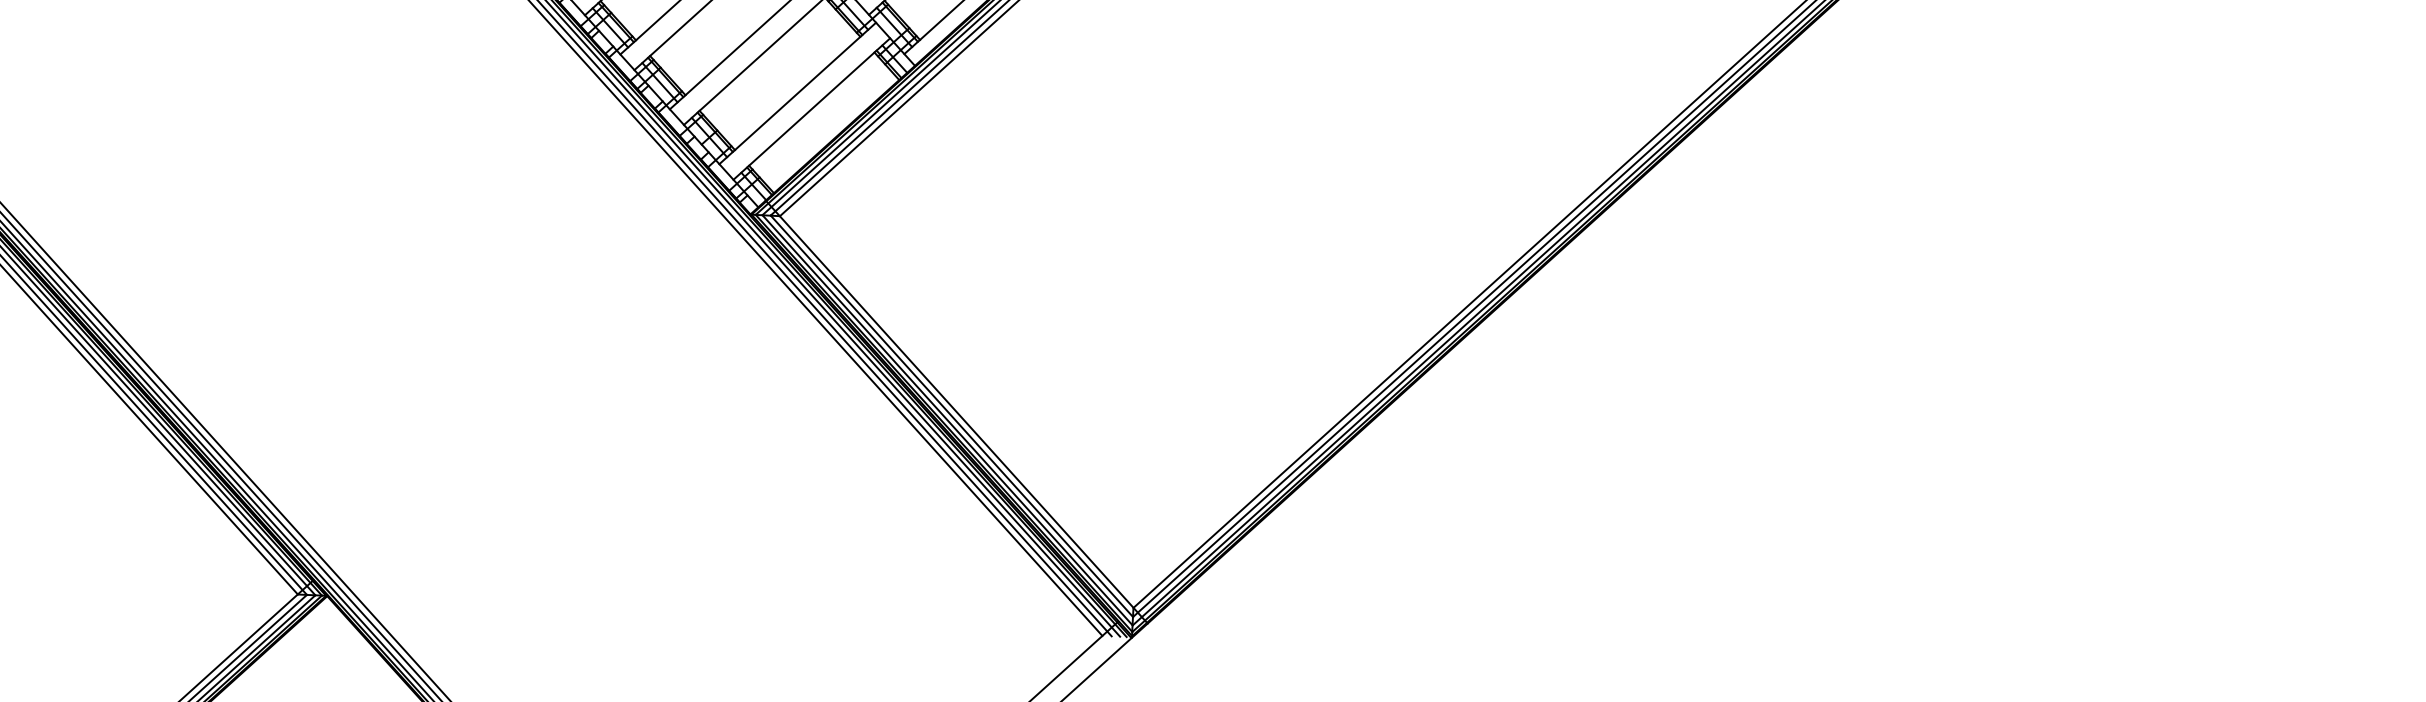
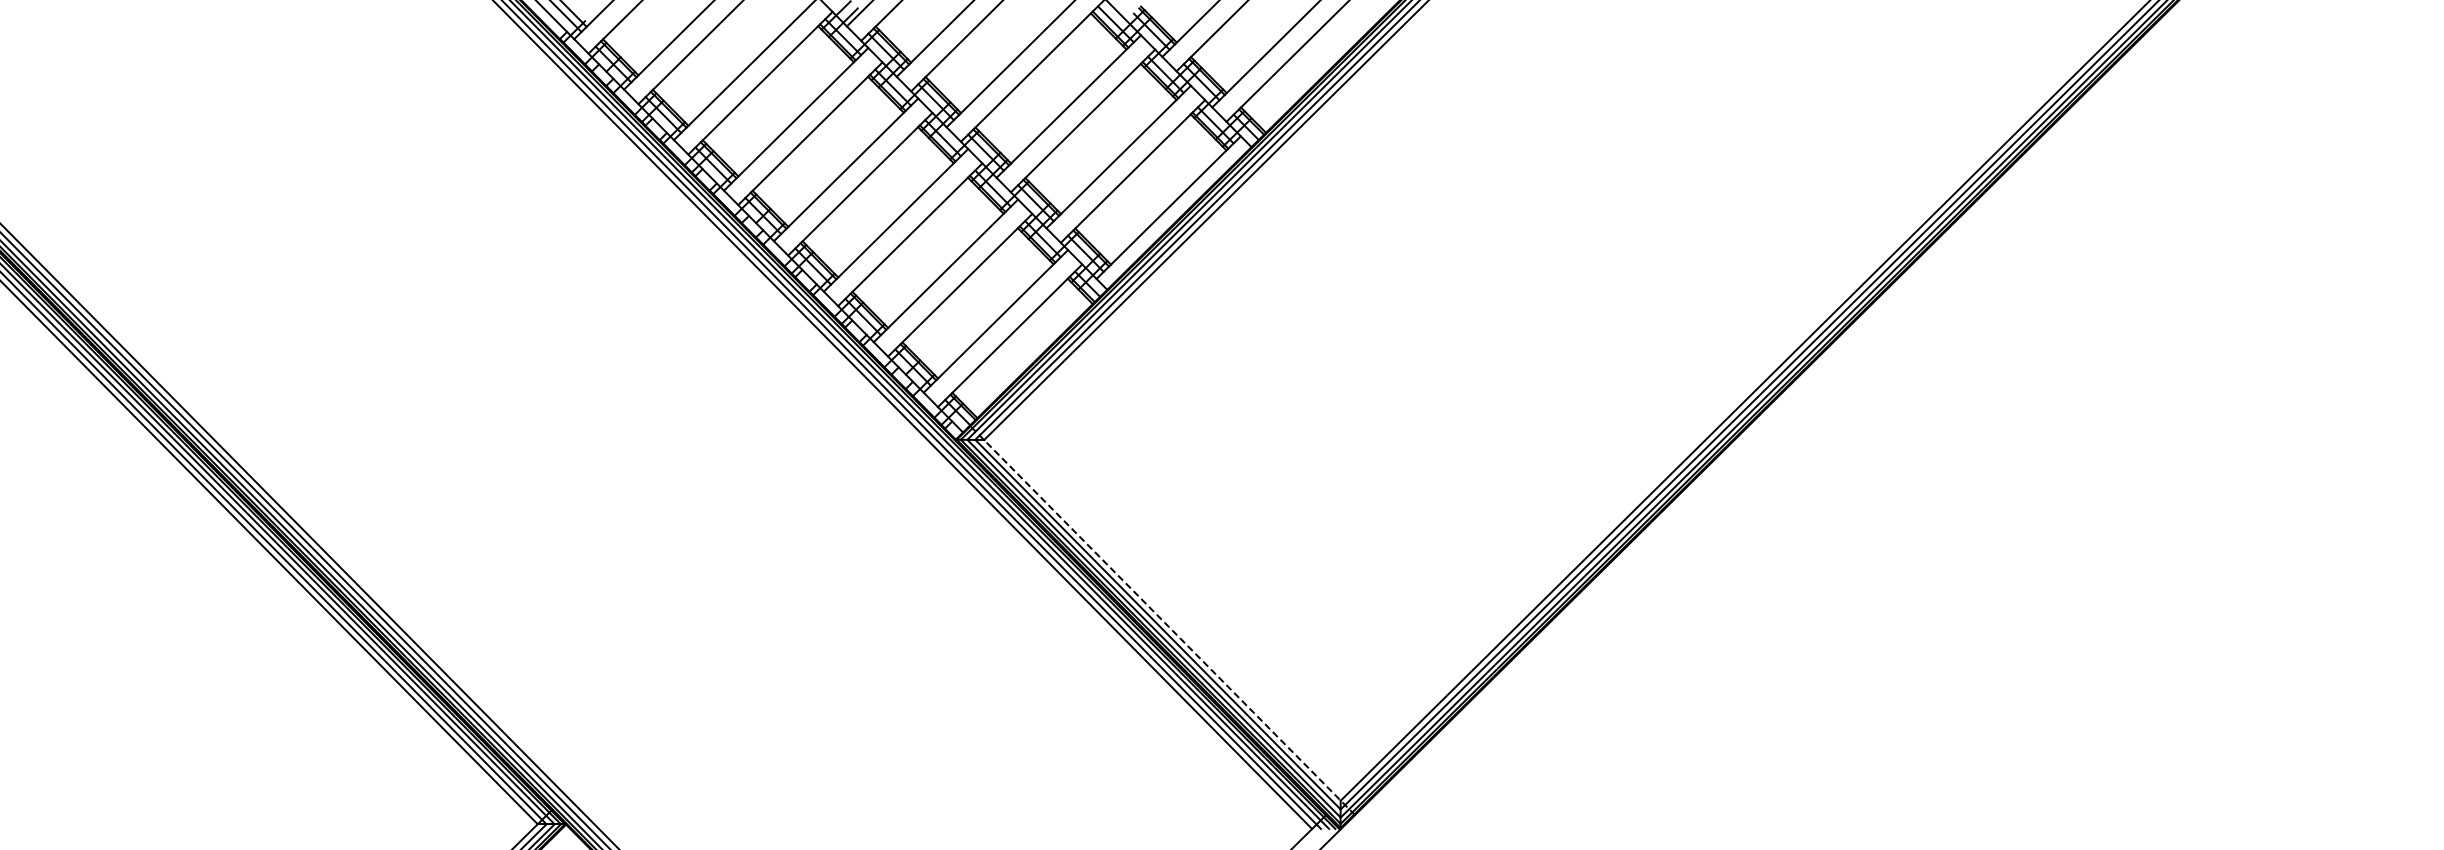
line: (956, 412) -> (1162, 620), solid -> dashed

